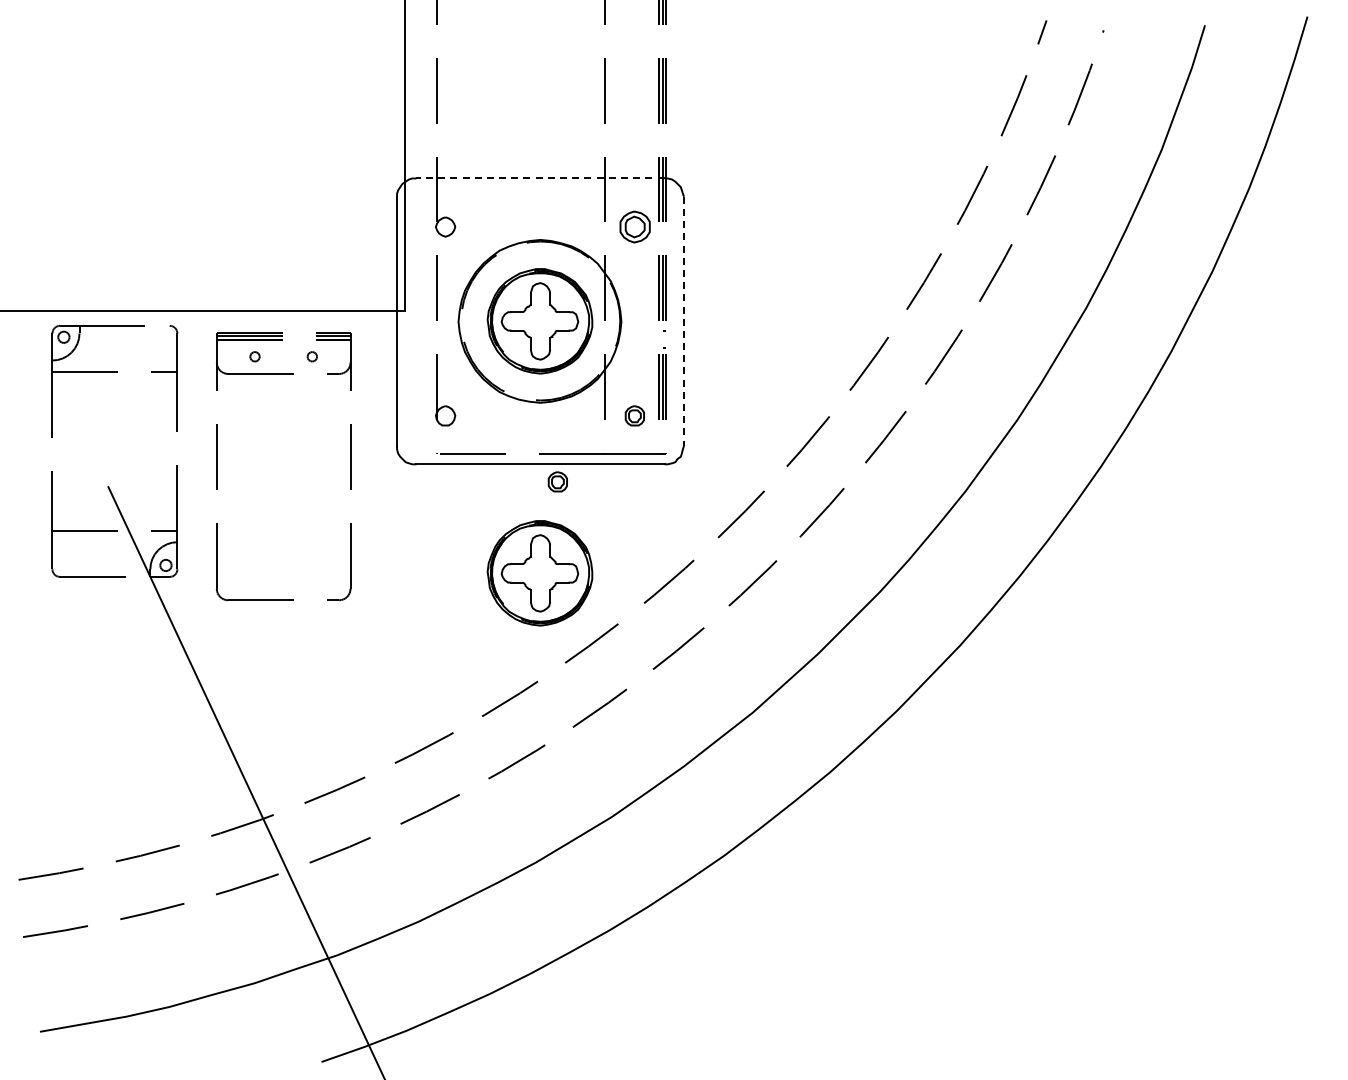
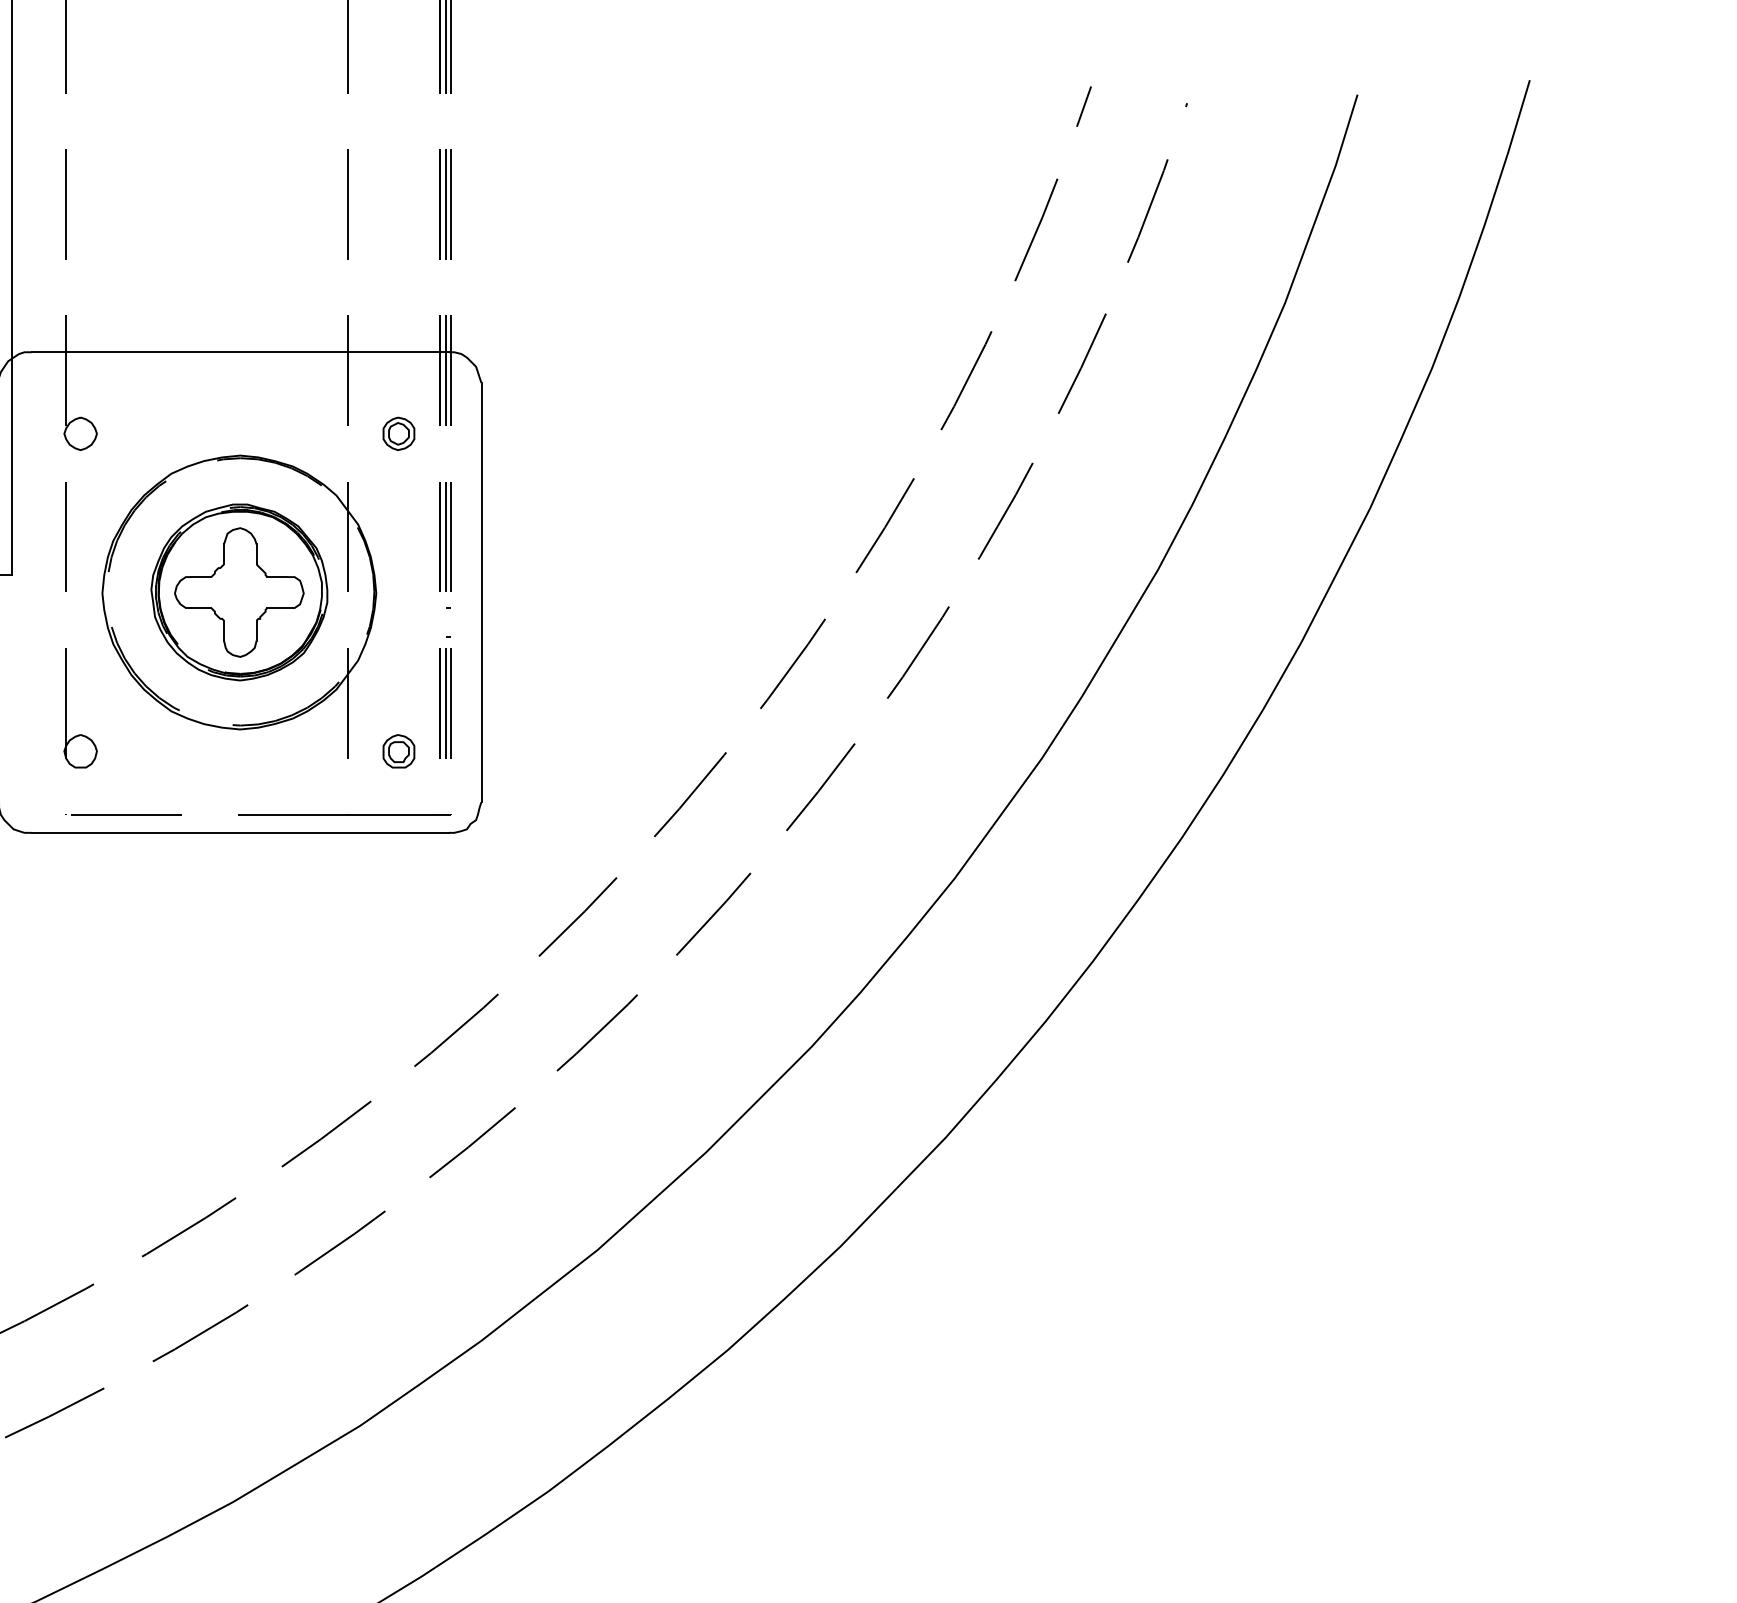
line: (540, 178) -> (240, 352), dashed -> solid
part: (634, 226) -> (398, 432), size x0.62
line: (683, 321) -> (480, 592), dashed -> solid
part: (557, 481) -> (268, 861), removed
part: (539, 573) -> (238, 1016), removed

